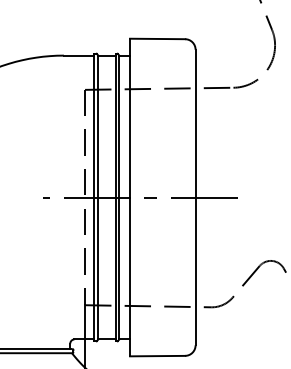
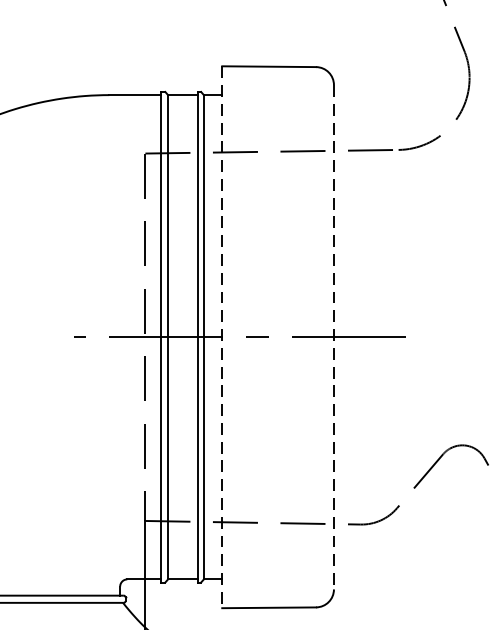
line: (130, 197) -> (222, 337), solid -> dashed
line: (195, 197) -> (333, 337), solid -> dashed

